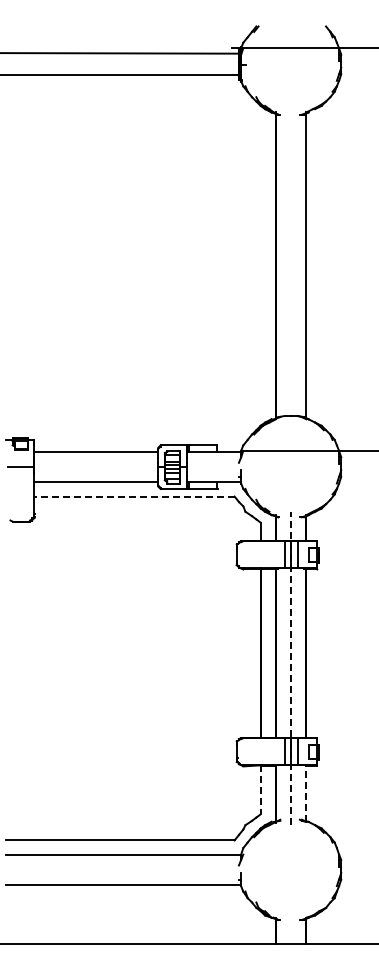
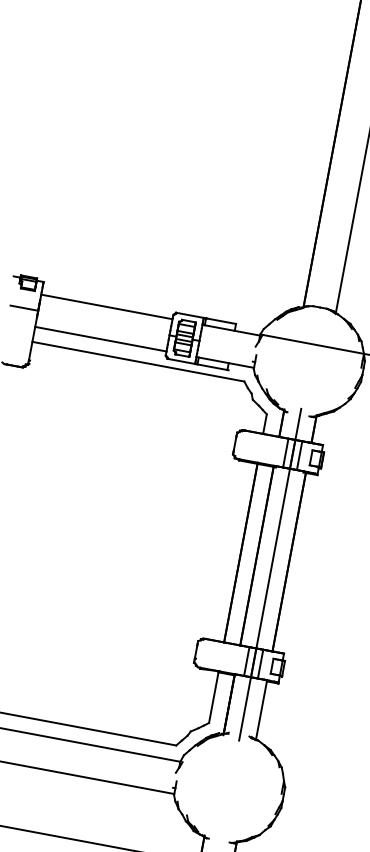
line: (134, 496) -> (138, 361), dashed -> solid
line: (291, 668) -> (270, 574), dashed -> solid
line: (260, 790) -> (213, 697), dashed -> solid
line: (306, 793) -> (261, 710), dashed -> solid

